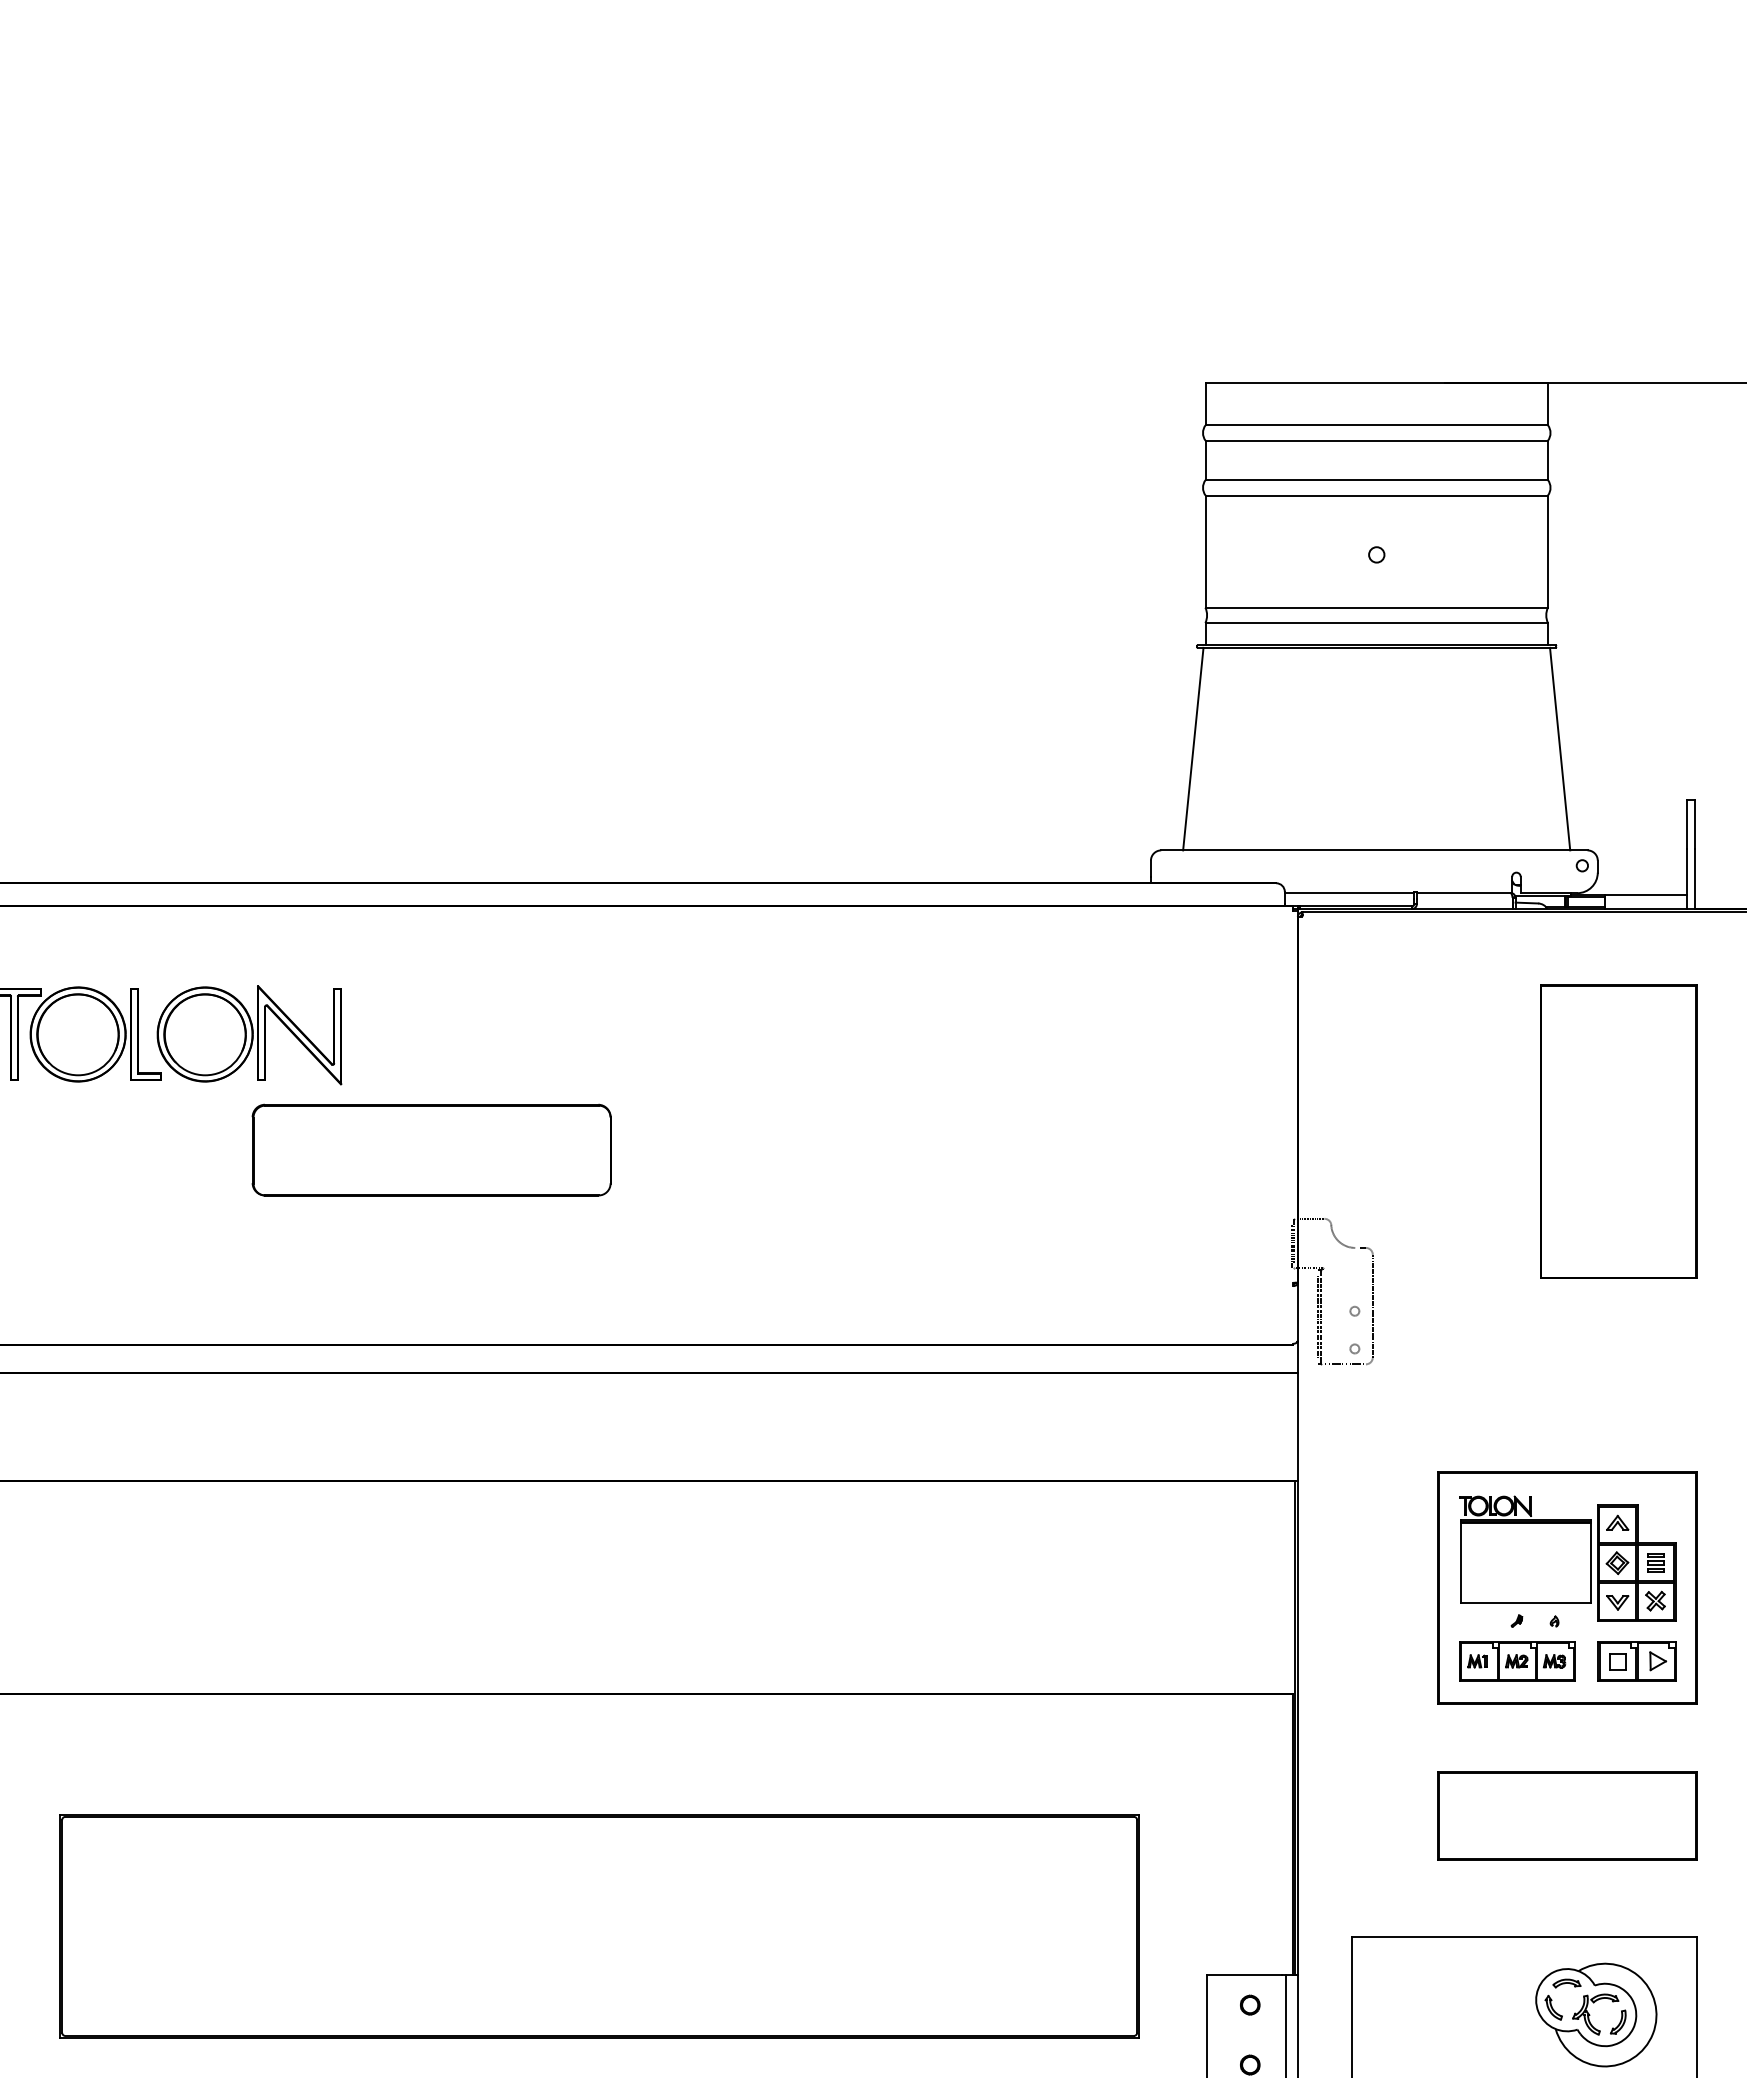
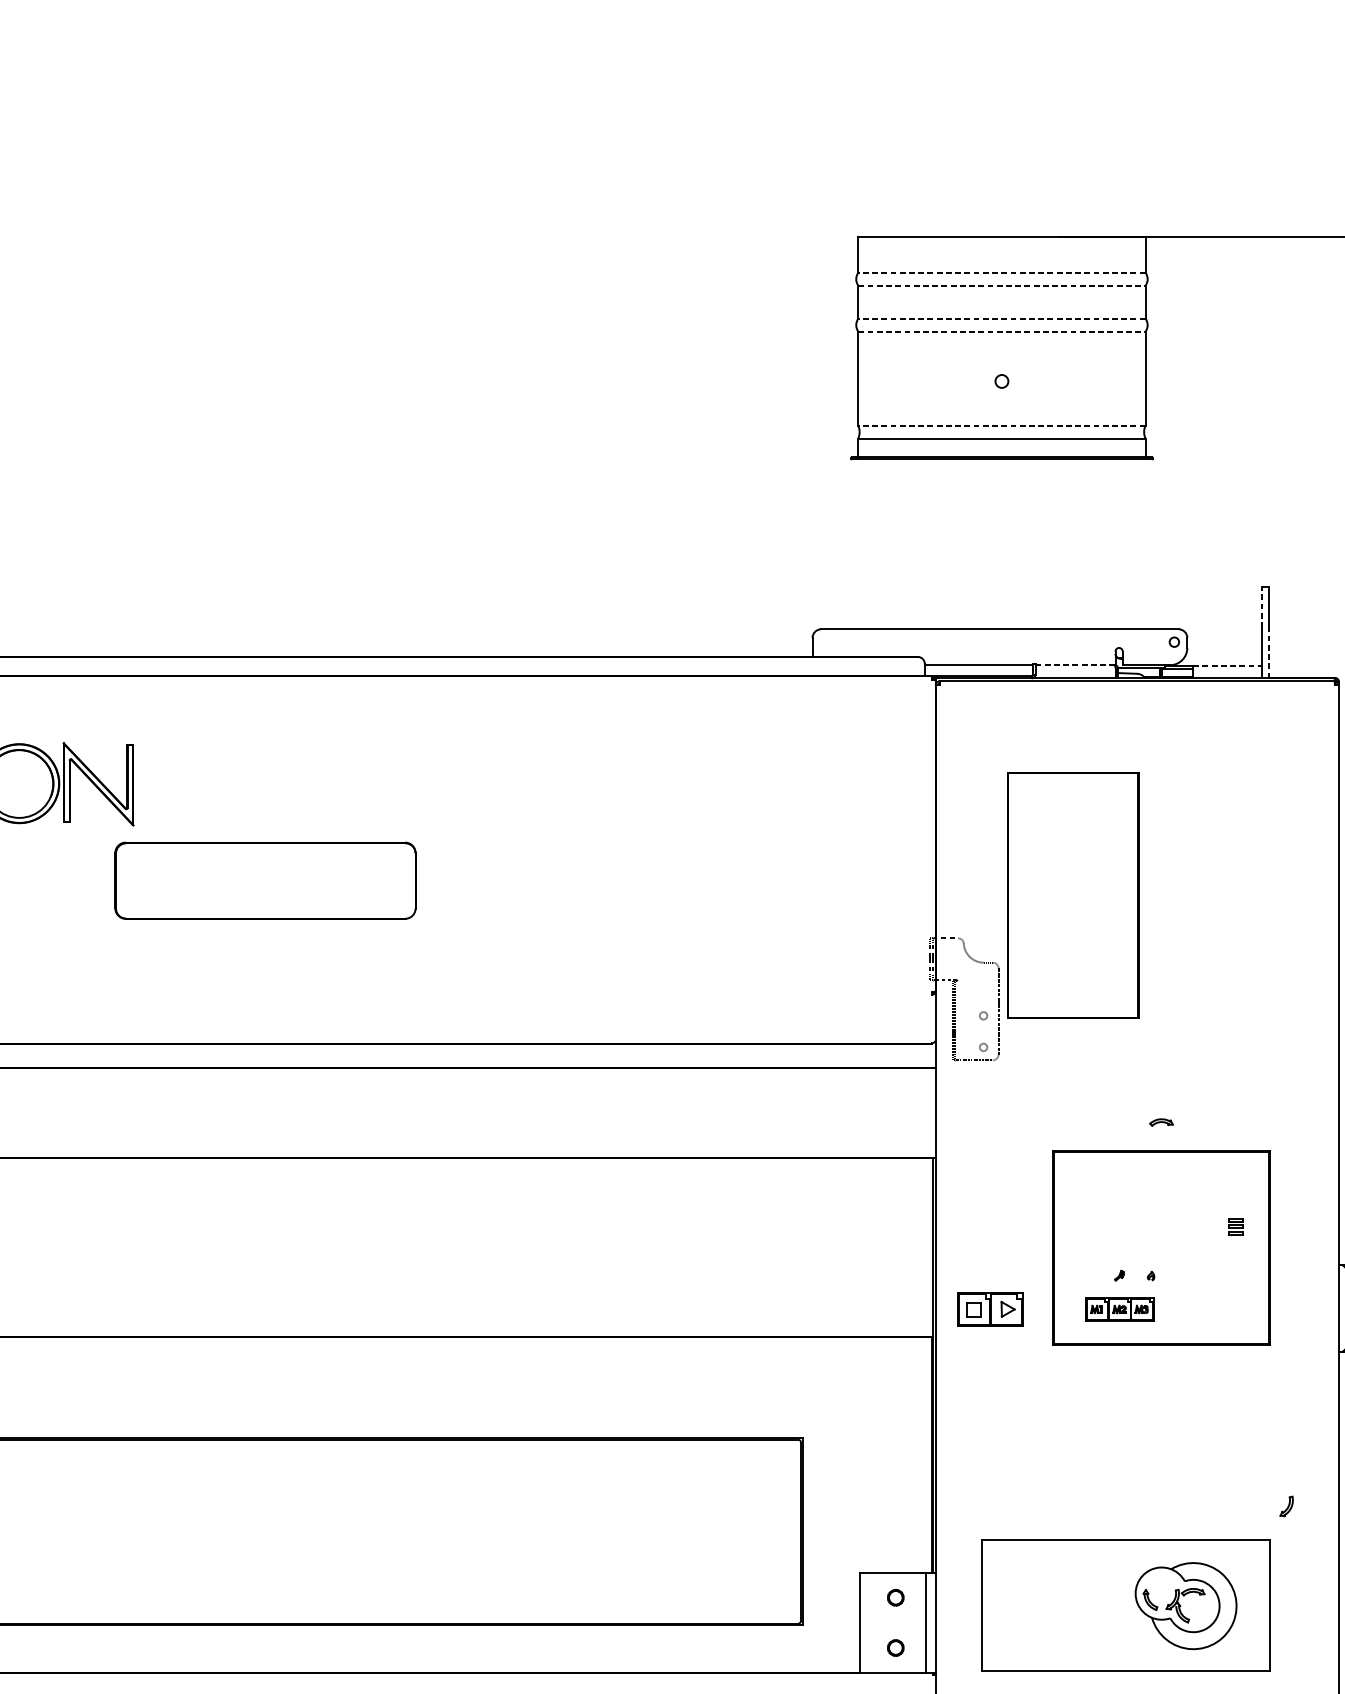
line: (1376, 425) -> (1001, 272), solid -> dashed
line: (1377, 440) -> (1002, 285), solid -> dashed
line: (1376, 480) -> (1001, 319), solid -> dashed
line: (1377, 495) -> (1002, 331), solid -> dashed
line: (1376, 607) -> (1001, 425), solid -> dashed
line: (1193, 748) -> (848, 543), removed
line: (1560, 748) -> (1156, 543), removed
line: (1686, 823) -> (1261, 606), solid -> dashed
line: (1695, 878) -> (1269, 652), solid -> dashed
line: (1464, 893) -> (1075, 665), solid -> dashed
line: (1646, 894) -> (1228, 666), solid -> dashed
part: (1618, 1131) -> (1073, 895), moved
part: (431, 1149) -> (265, 880), moved
part: (1567, 1558) -> (1161, 1223), removed
part: (1517, 1661) -> (1119, 1309), size x0.7
part: (1636, 1661) -> (989, 1309), moved
part: (1567, 1815) -> (1161, 1438), removed
part: (1566, 1983) -> (1161, 1122), moved
part: (1618, 2021) -> (1286, 1505), moved

